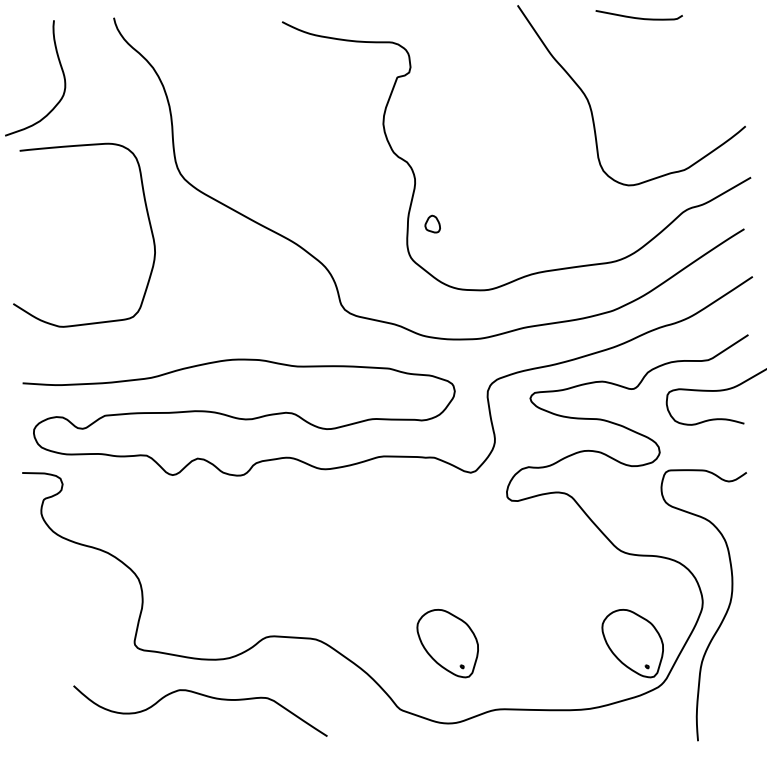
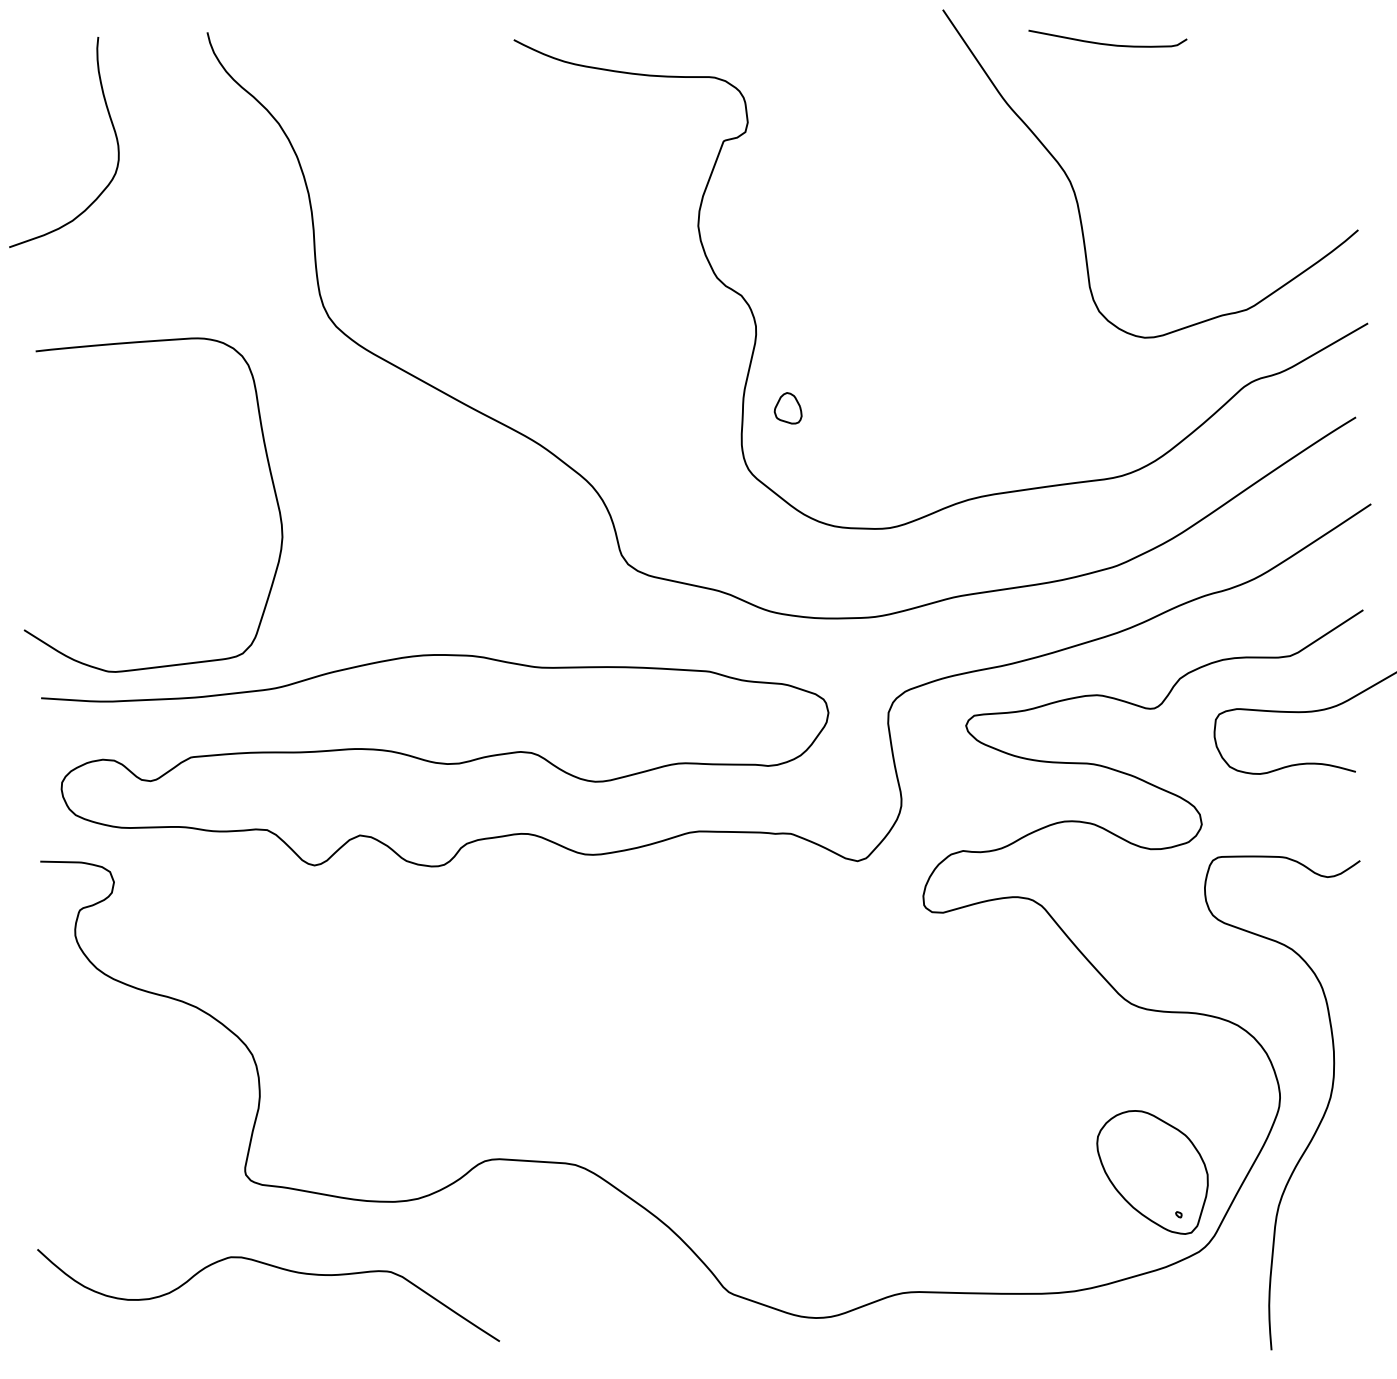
curve: (638, 17) -> (1106, 42), moved
curve: (148, 222) -> (270, 481), moved
part: (447, 643) -> (815, 1172), removed
curve: (203, 696) -> (274, 1268), moved

